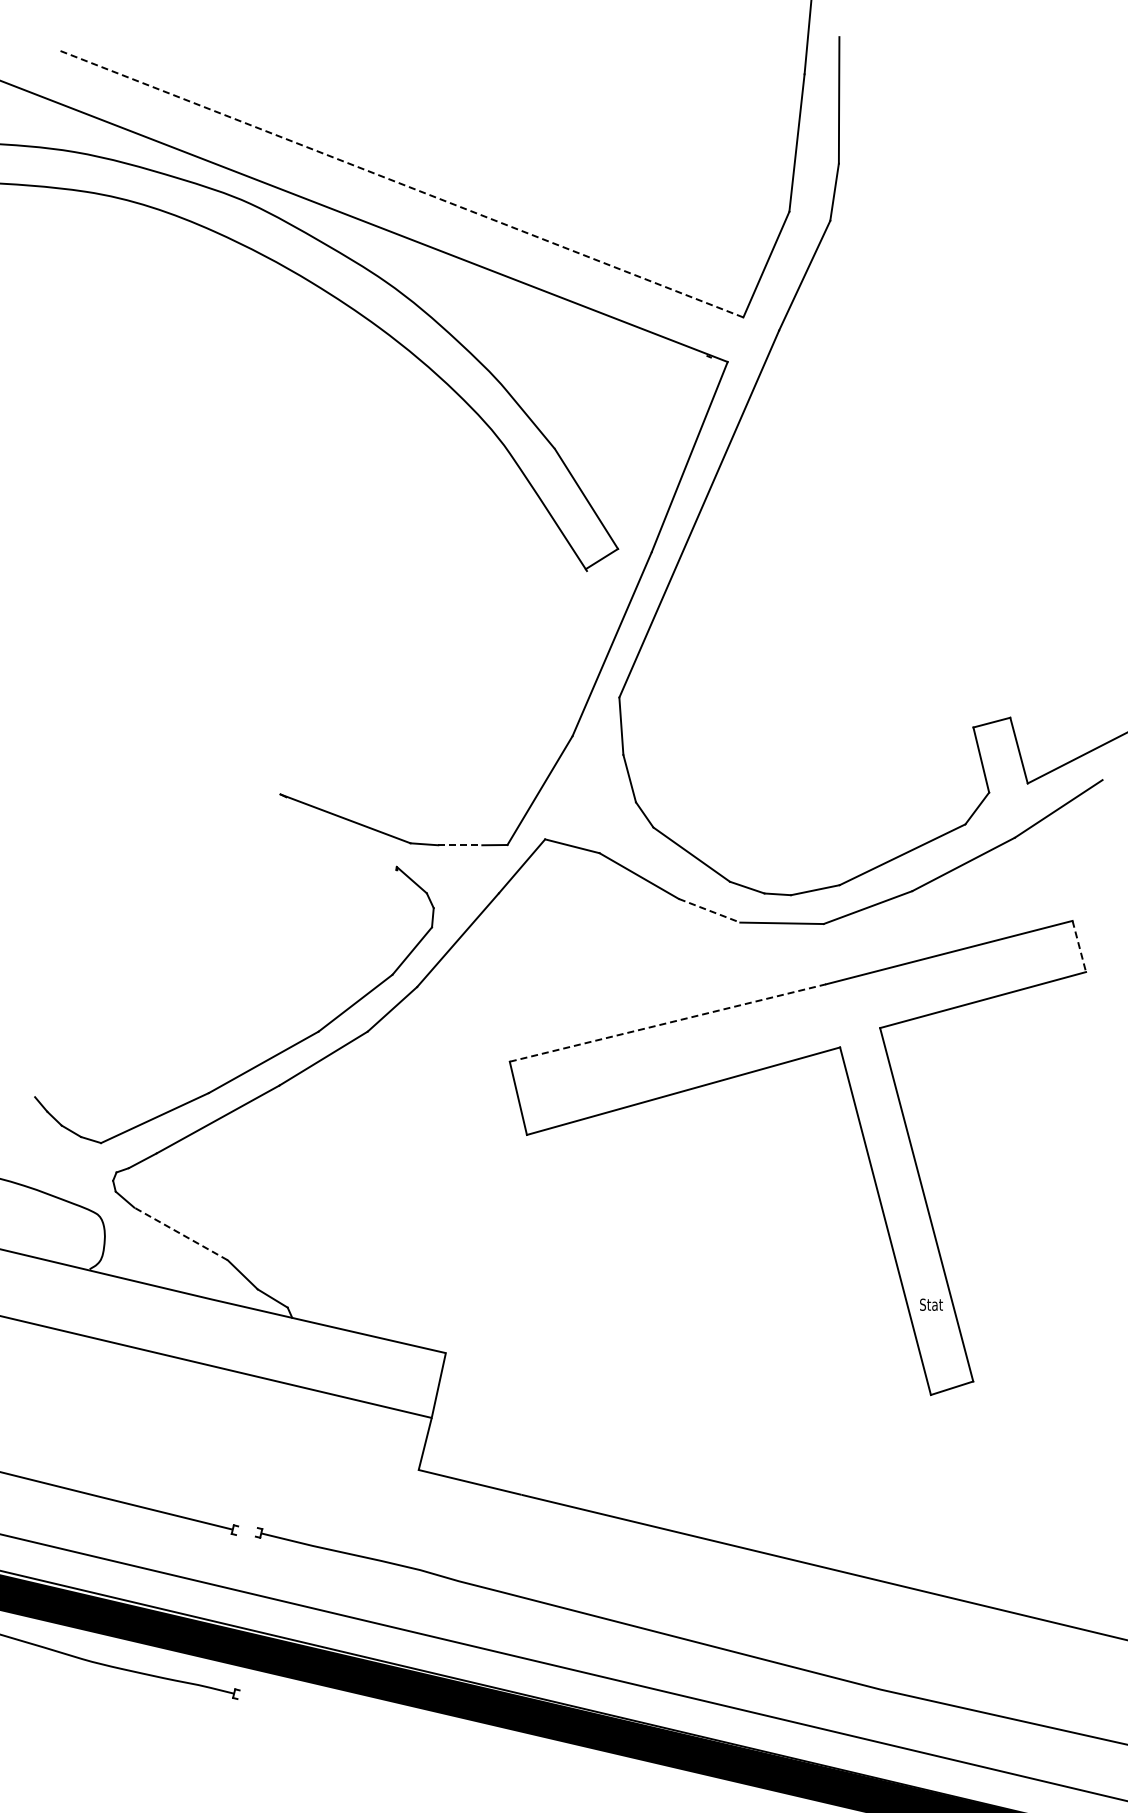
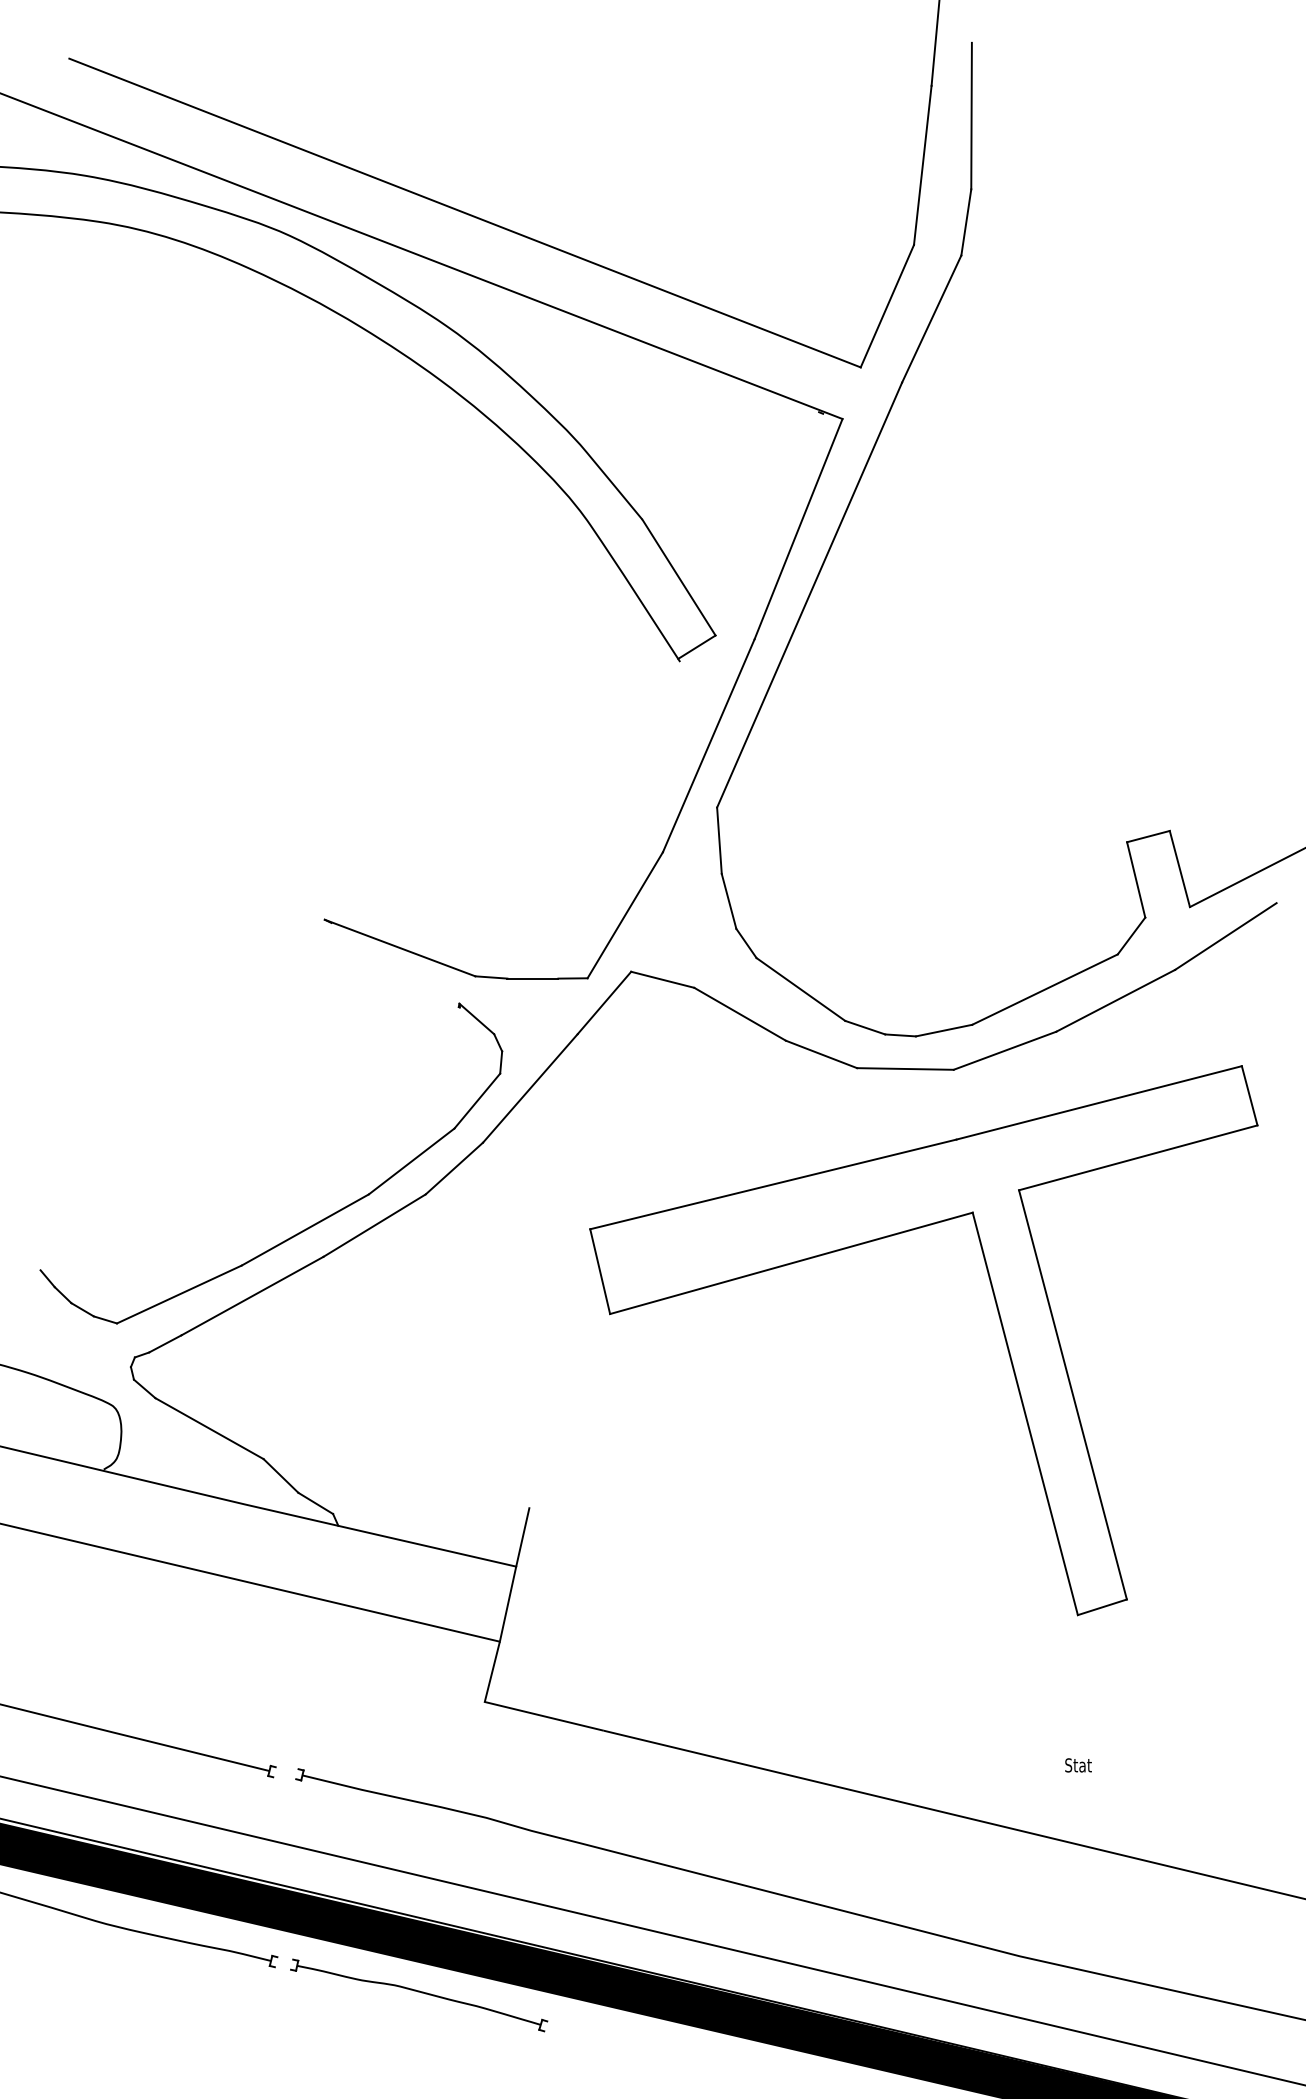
line: (401, 184) -> (464, 213), dashed -> solid
line: (460, 845) -> (533, 978), dashed -> solid
line: (709, 910) -> (821, 1054), dashed -> solid
line: (1079, 946) -> (1249, 1095), dashed -> solid
line: (667, 1023) -> (772, 1184), dashed -> solid
line: (181, 1233) -> (210, 1428), dashed -> solid
text: (931, 1304) -> (1078, 1765), moved
line: (451, 1327) -> (522, 1536), added
part: (361, 1723) -> (418, 1995), added

